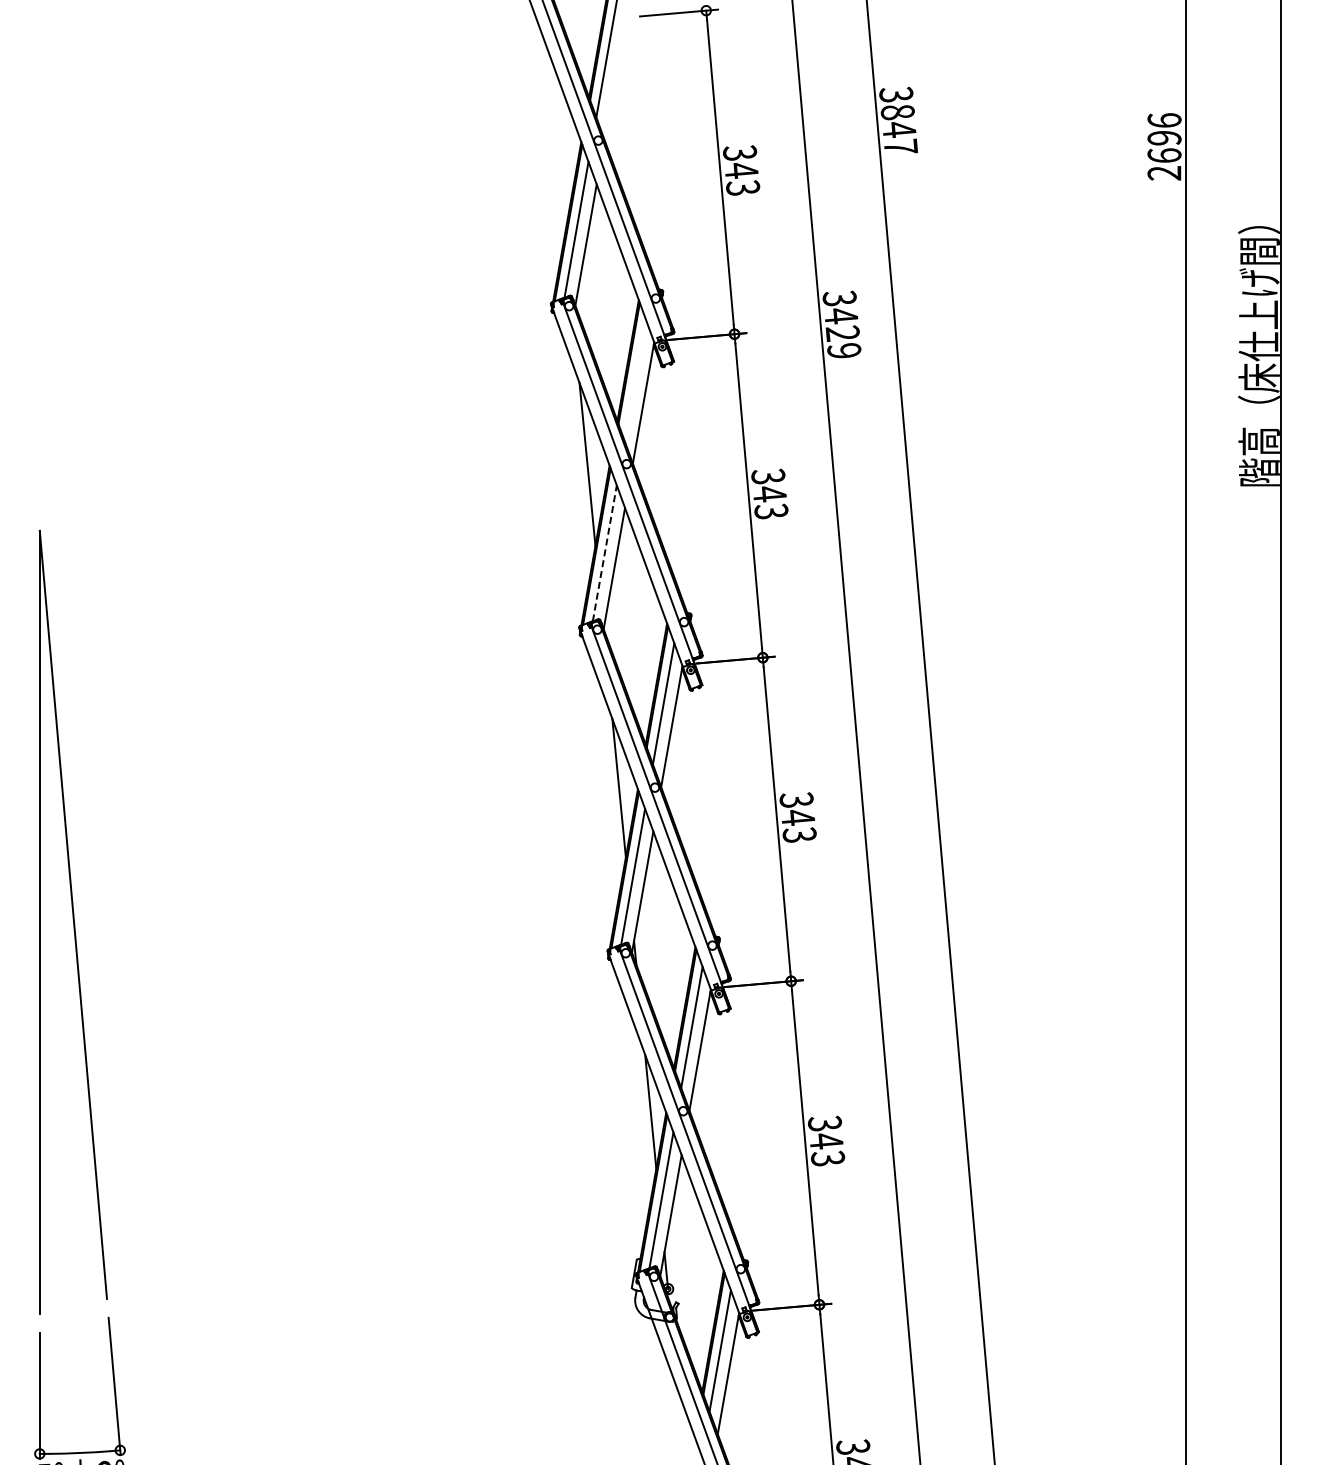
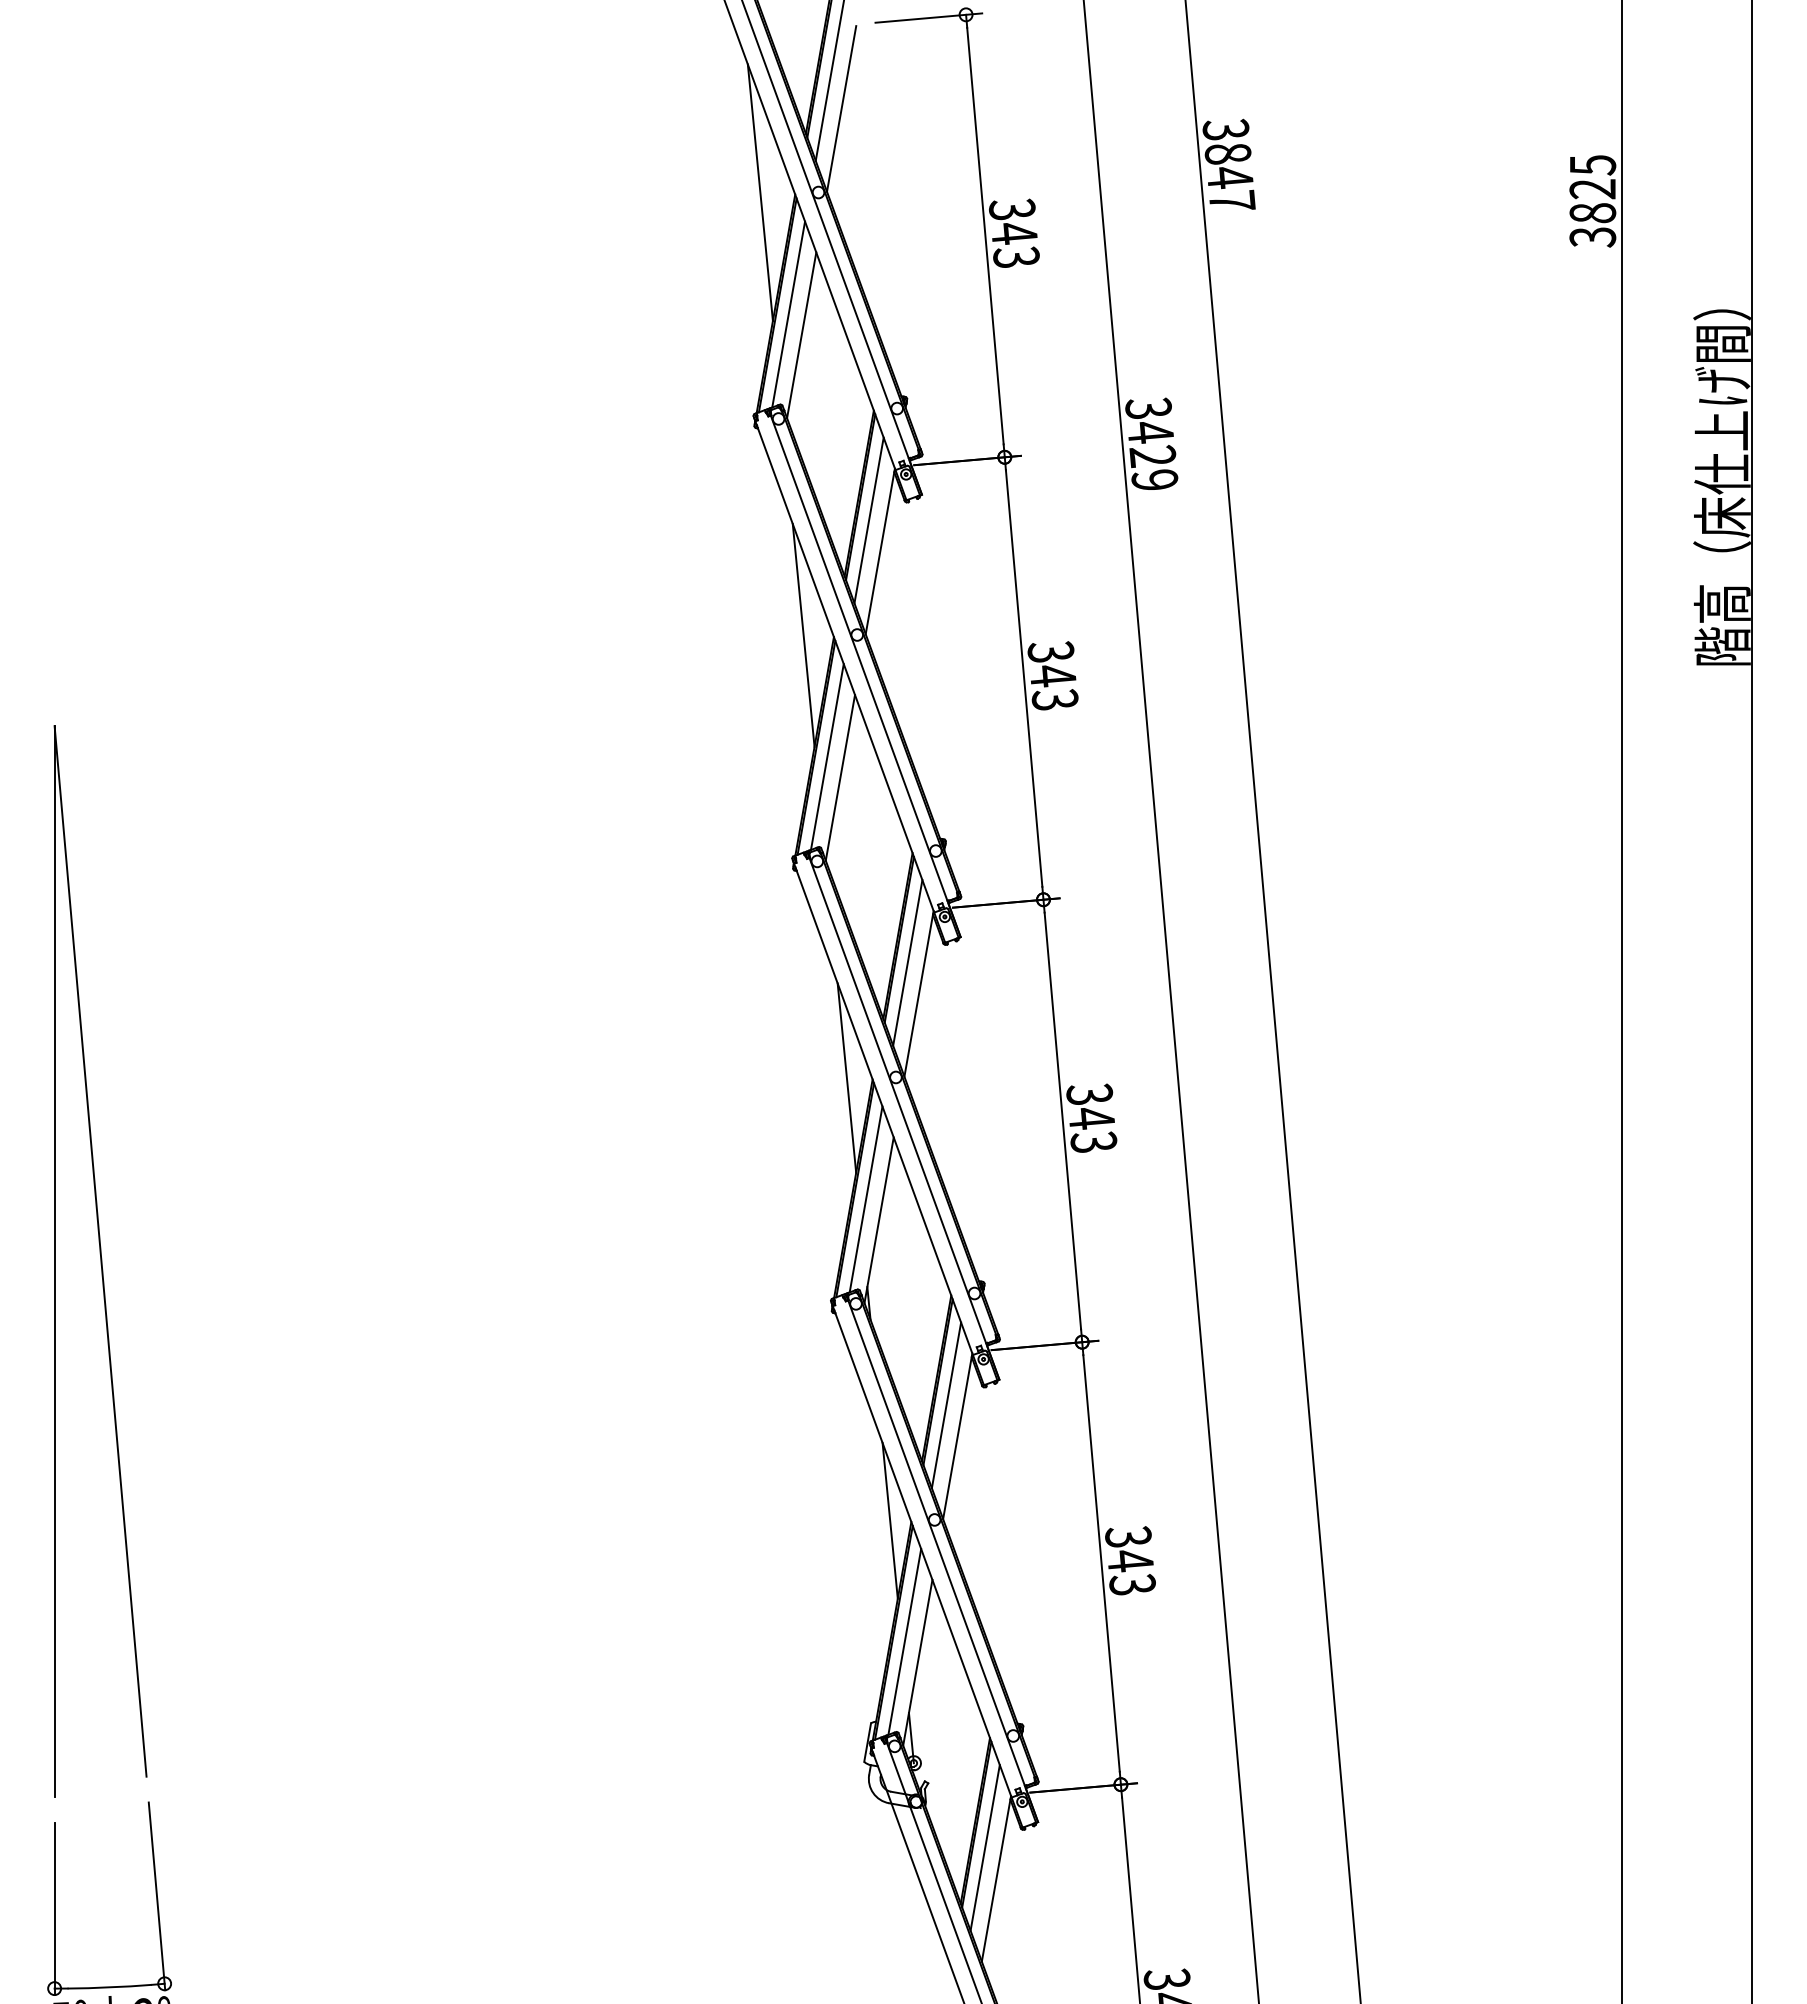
line: (614, 79) -> (840, 108), added
line: (555, 140) -> (759, 192), added
text: (1164, 146) -> (1592, 200), 2696 -> 3825
line: (635, 380) -> (869, 520), added
line: (604, 552) -> (826, 755), dashed -> solid

